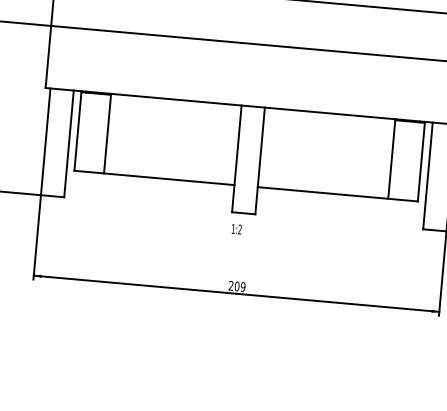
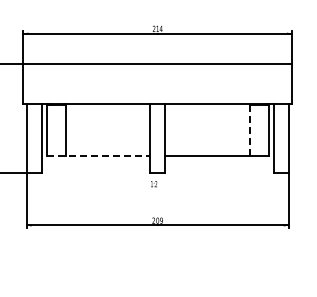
line: (391, 159) -> (249, 130), solid -> dashed
line: (154, 177) -> (98, 155), solid -> dashed

